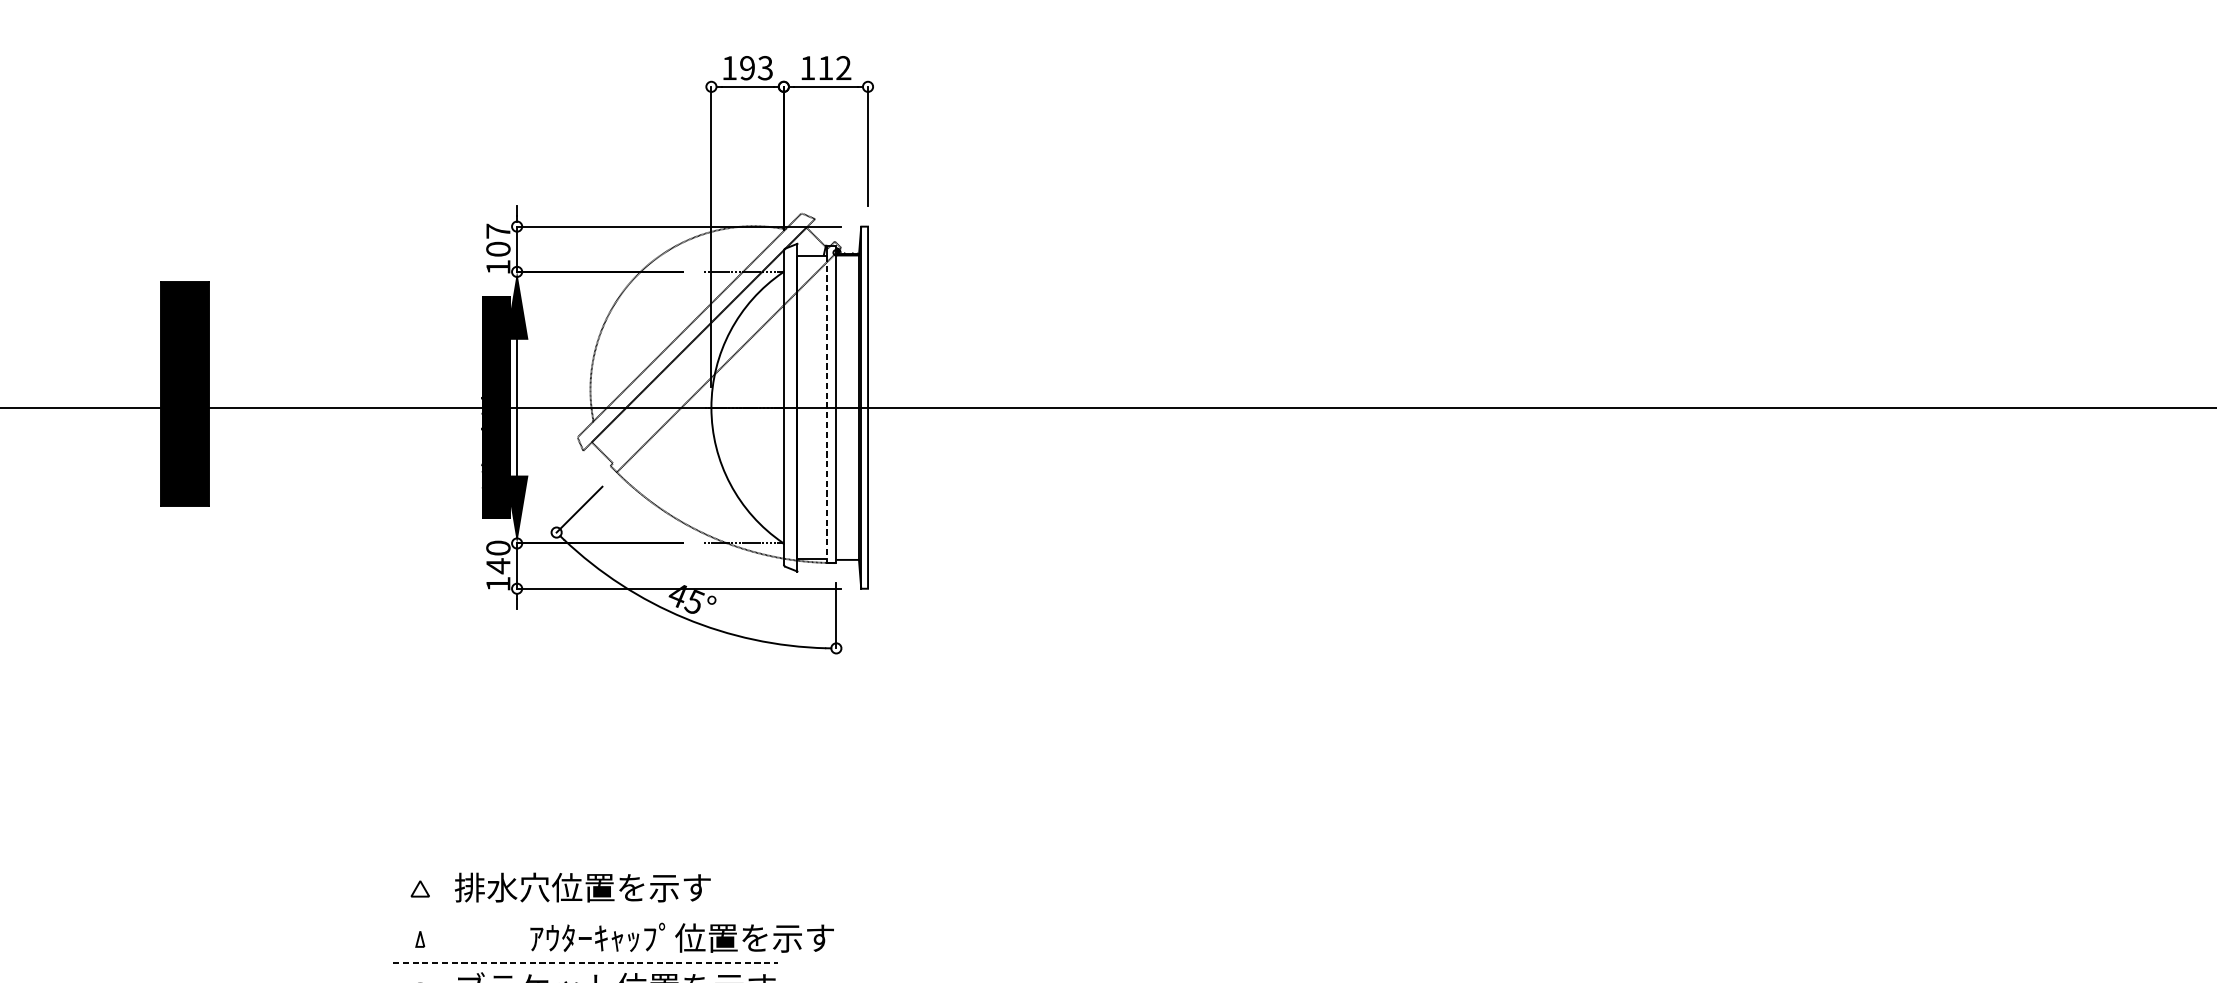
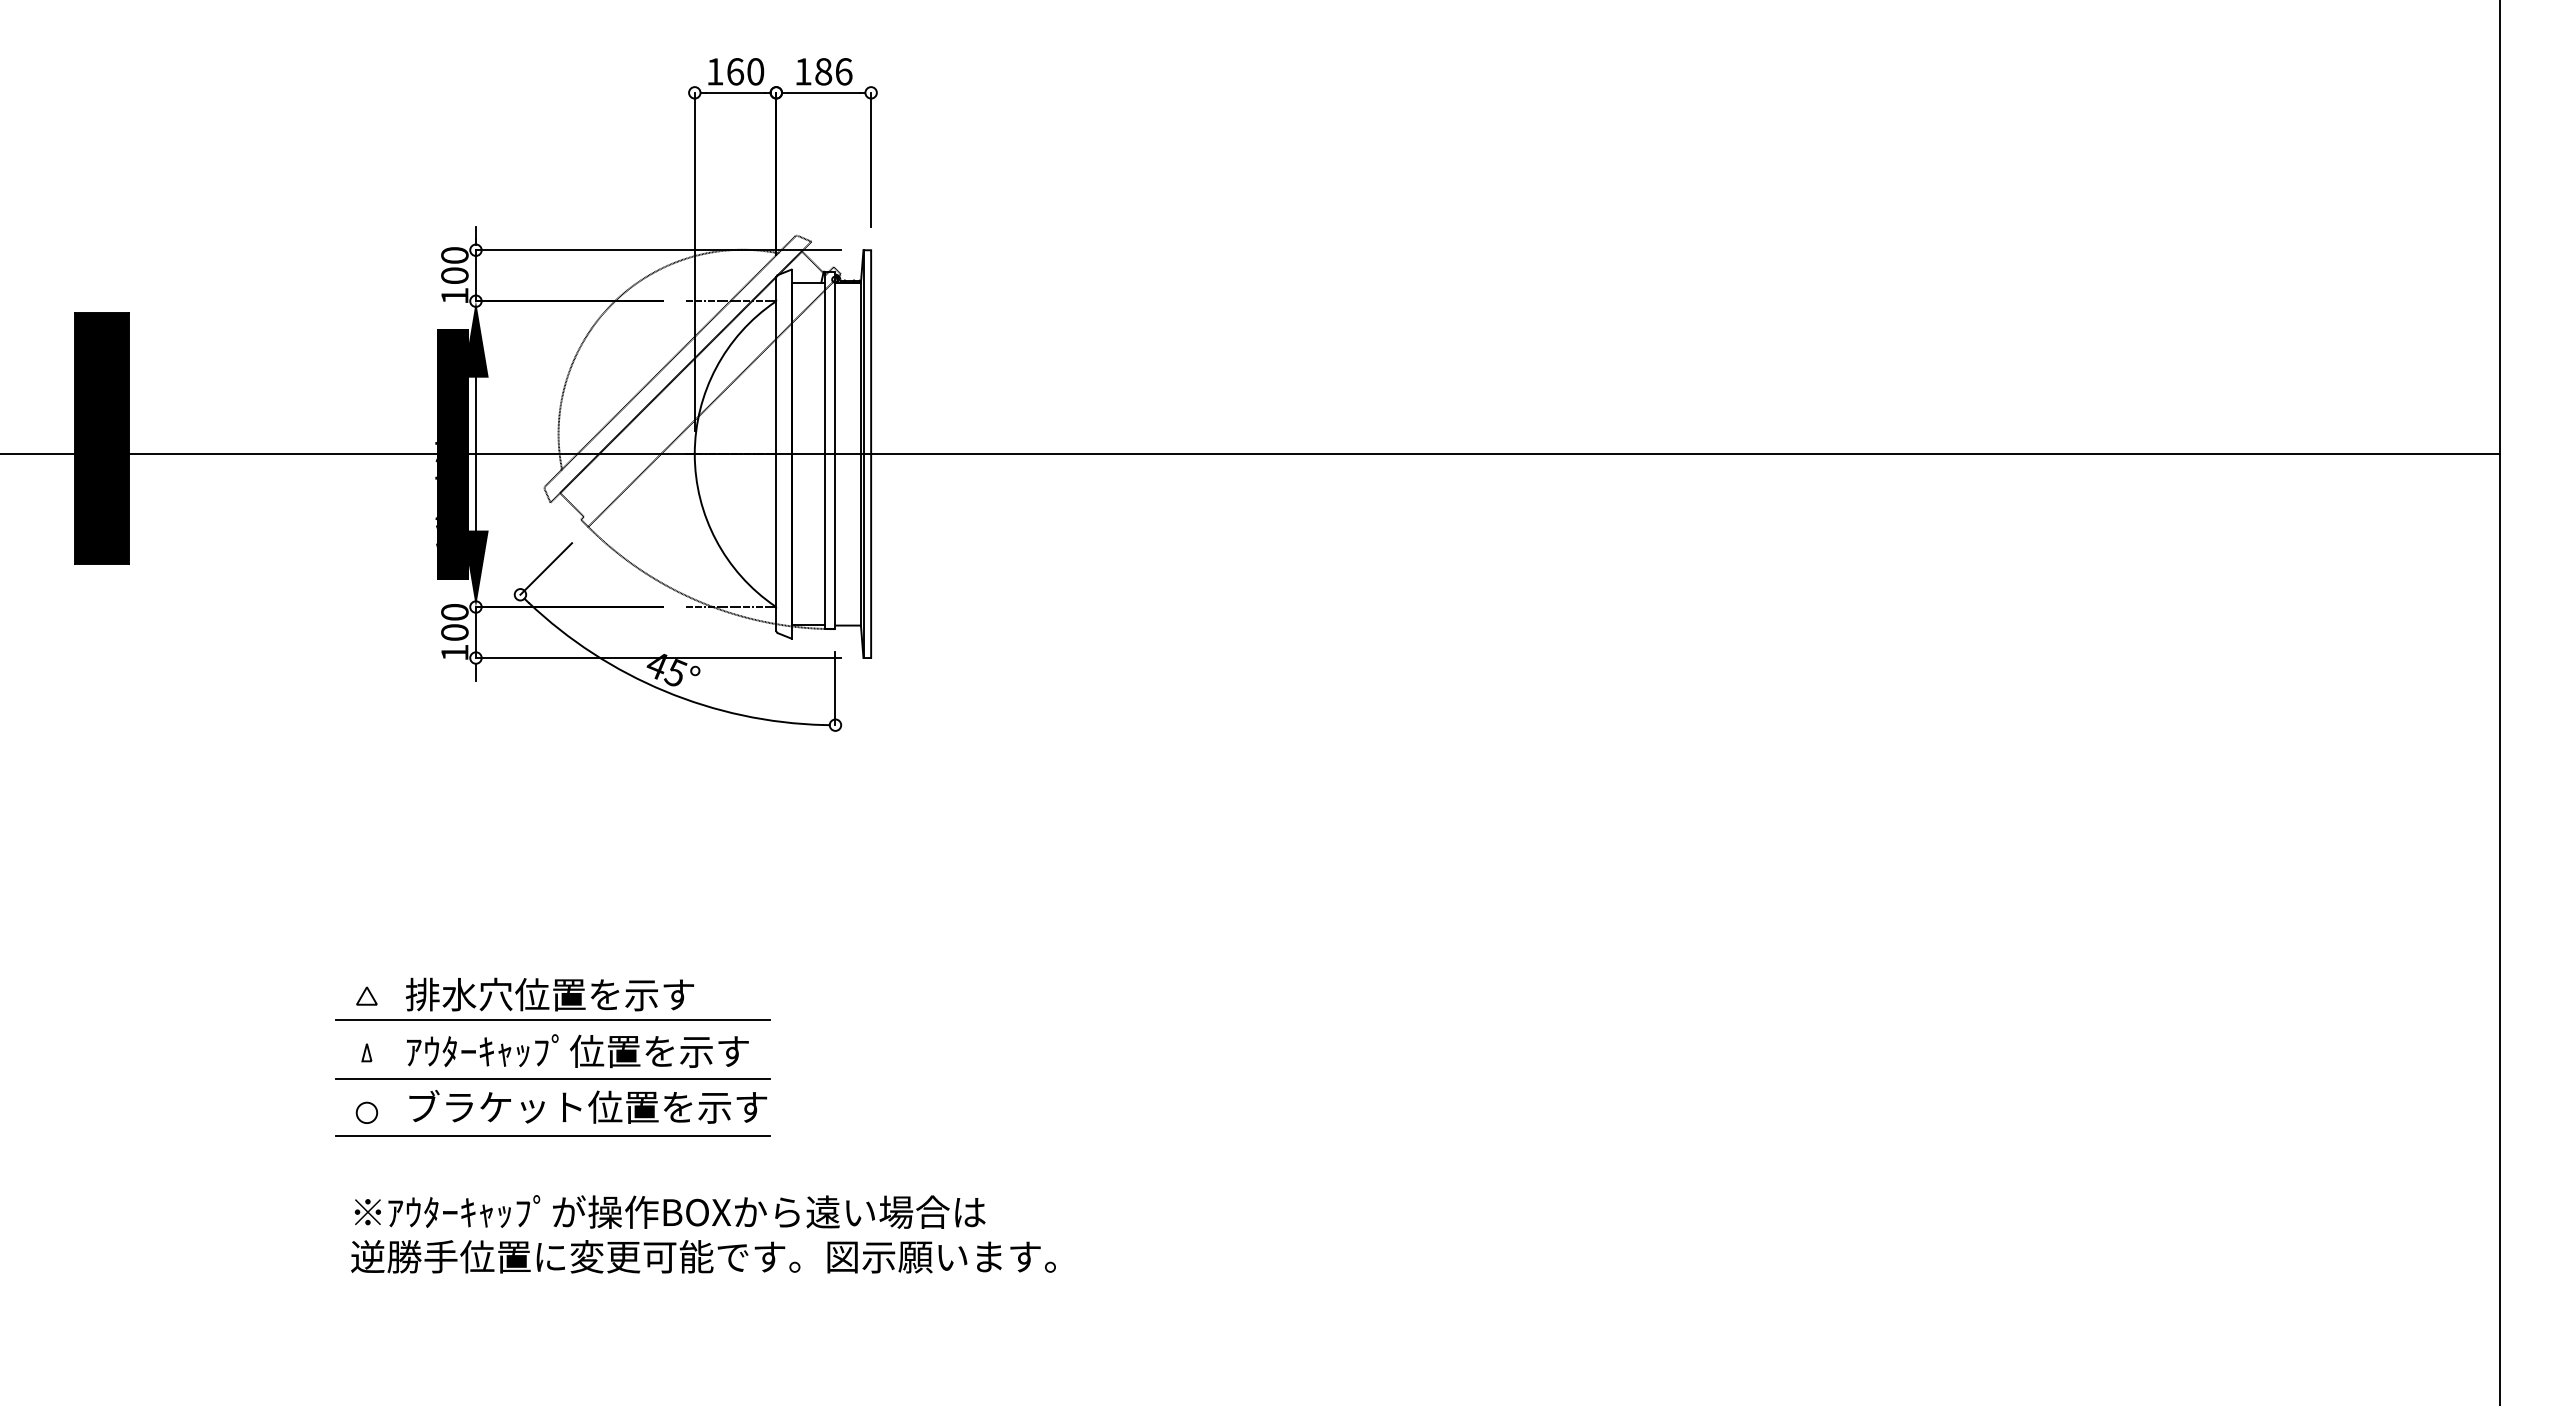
text: (756, 67) -> (745, 71), 193 -> 160
text: (834, 67) -> (833, 71), 112 -> 186
text: (498, 231) -> (454, 255), 107 -> 100
line: (827, 408) -> (825, 454), dashed -> solid
text: (498, 566) -> (454, 632), 140 -> 100
line: (585, 910) -> (552, 1020), added
text: (681, 938) -> (577, 1051), moved
line: (585, 963) -> (552, 1079), dashed -> solid

